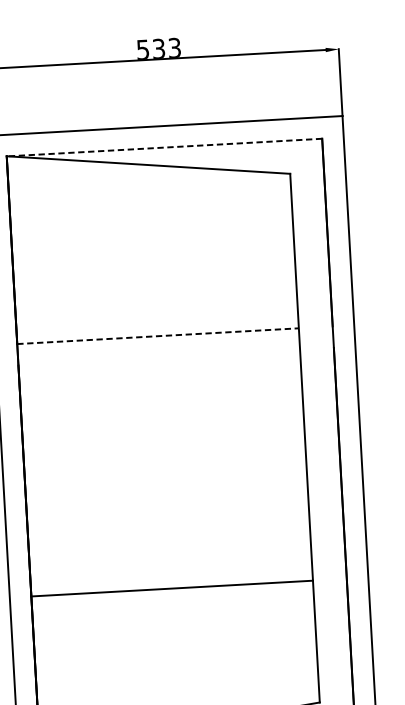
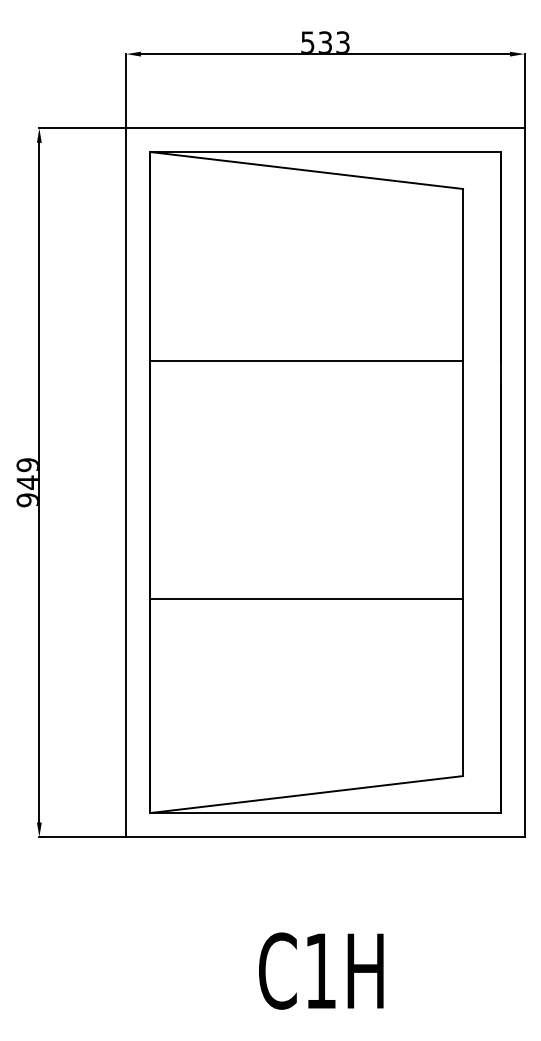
line: (163, 147) -> (324, 152), dashed -> solid
line: (158, 336) -> (307, 360), dashed -> solid
line: (171, 588) -> (306, 598), moved

